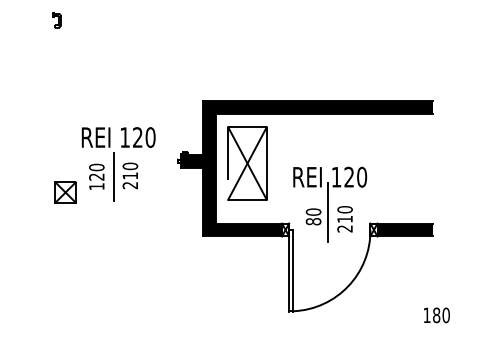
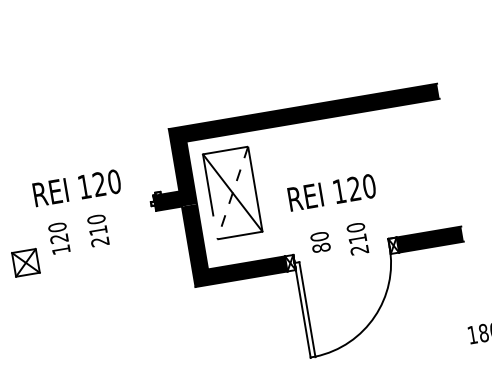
line: (247, 163) -> (232, 192), solid -> dashed
line: (113, 177) -> (78, 235), removed
line: (328, 212) -> (337, 234), removed

